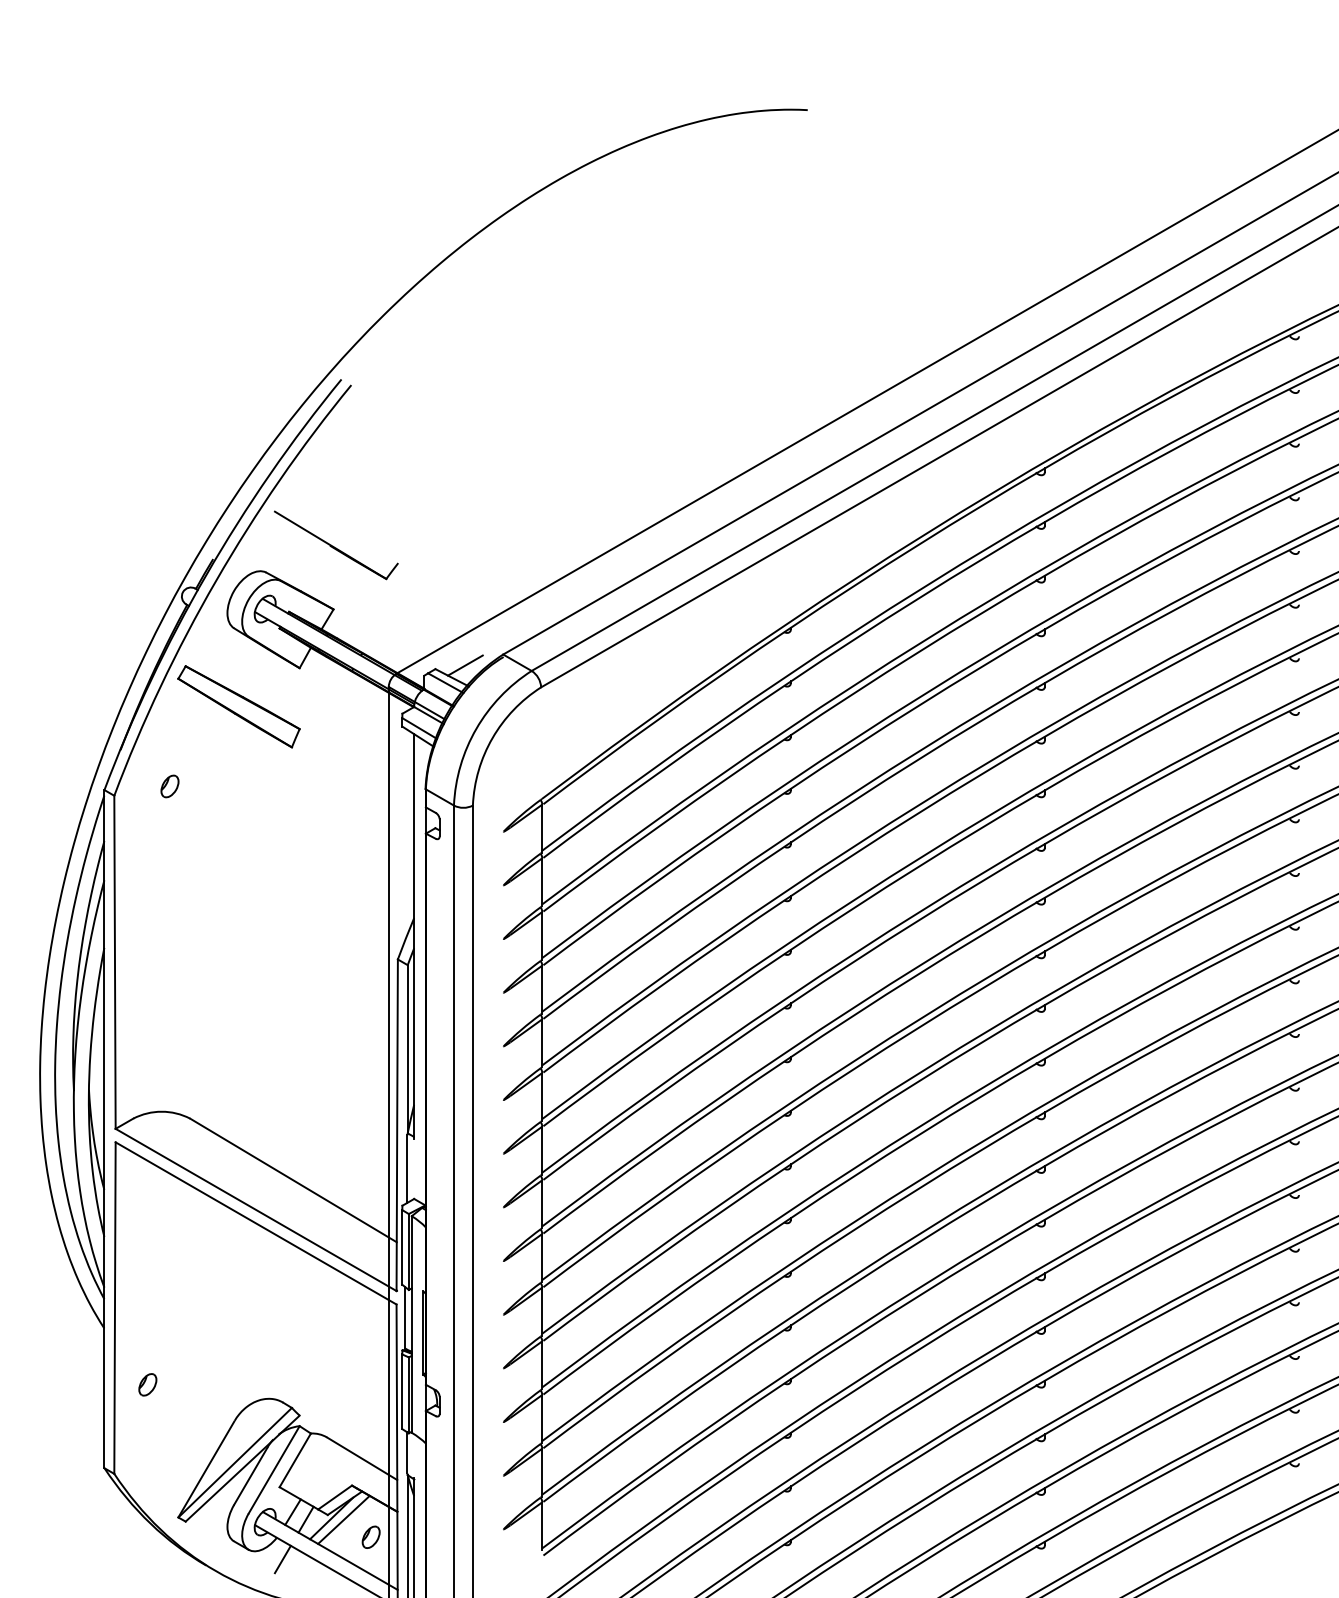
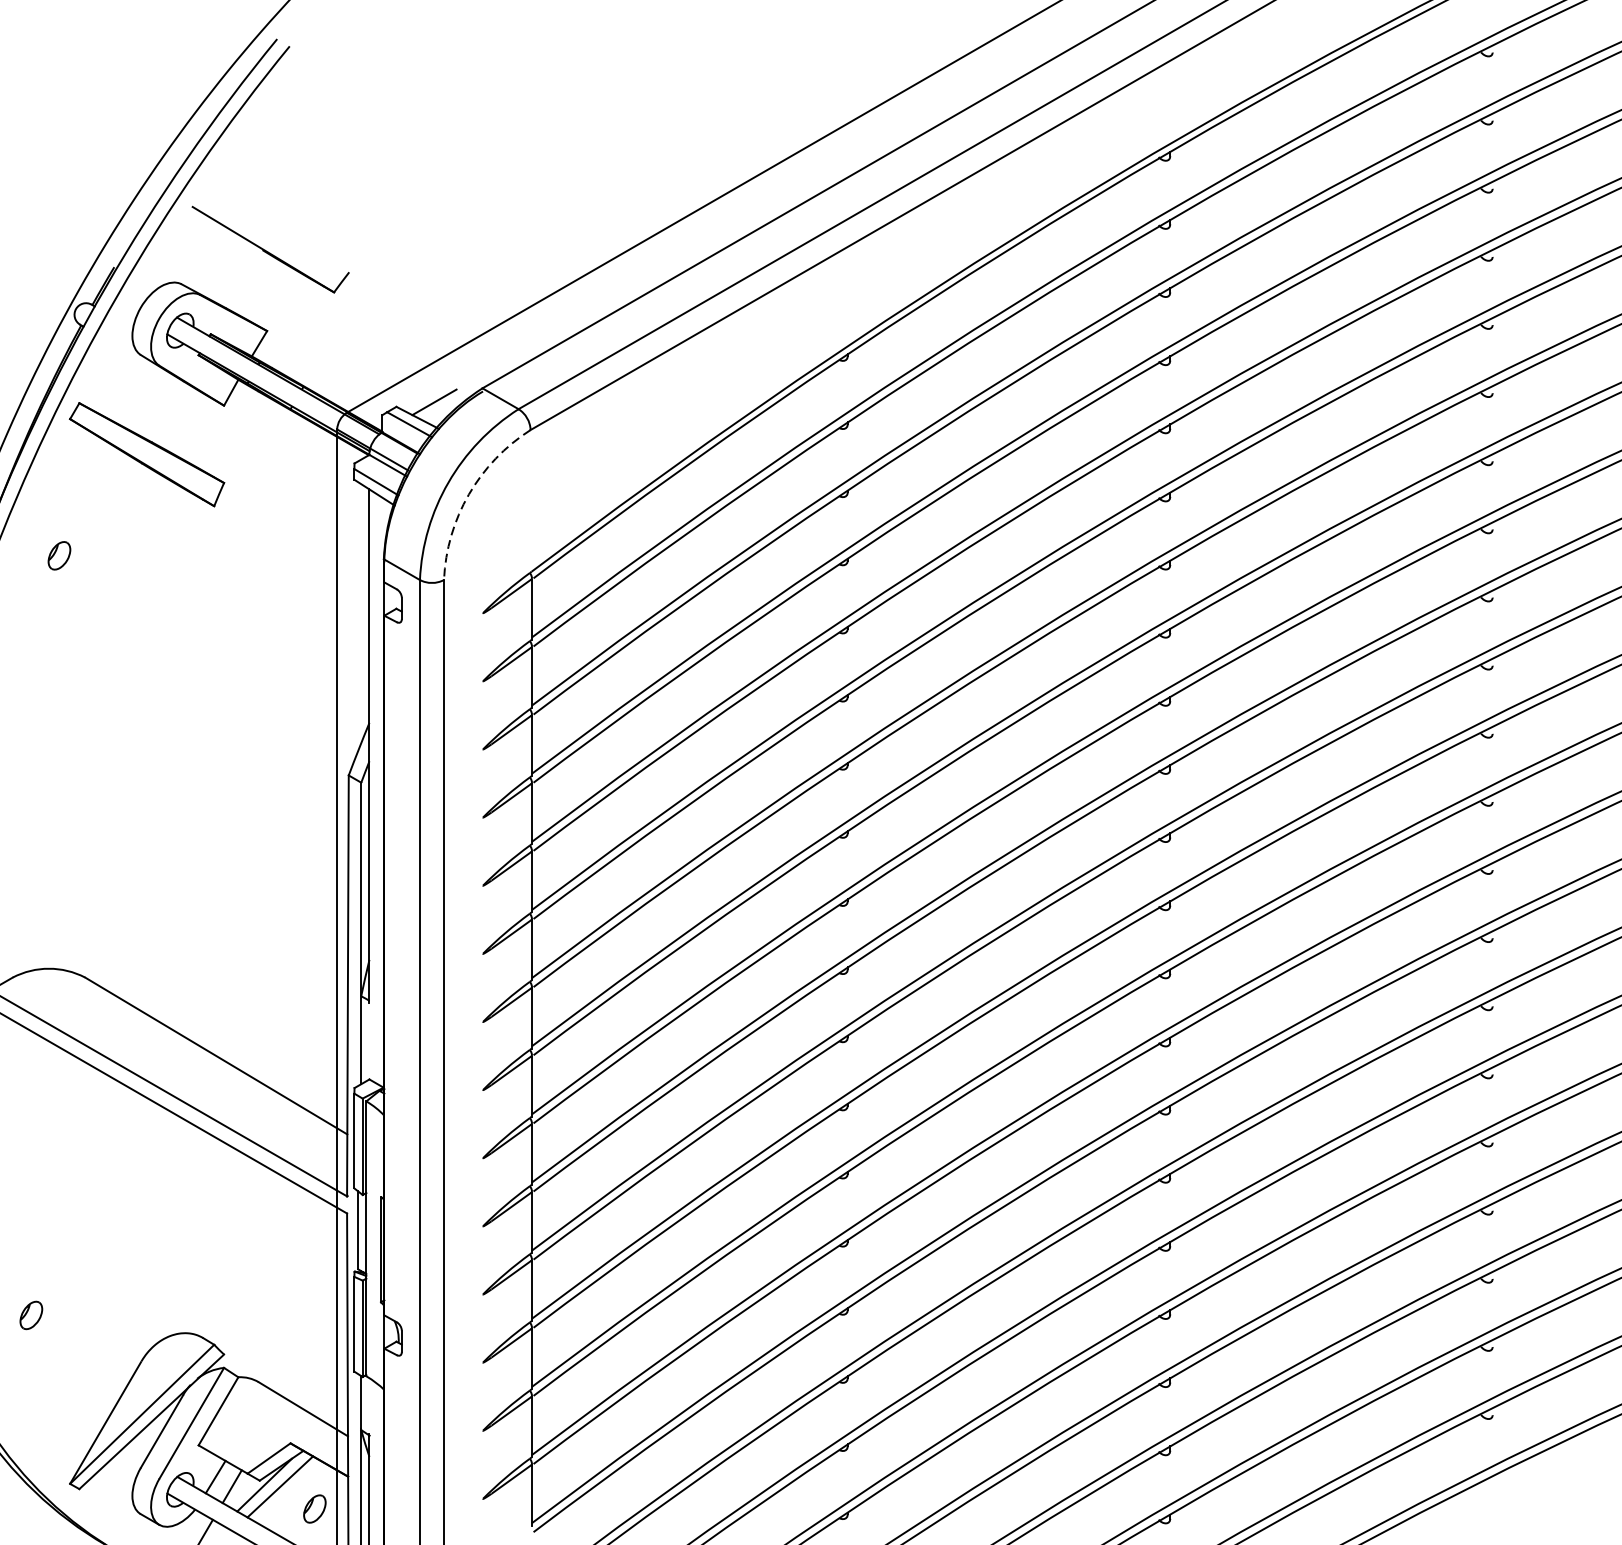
arc: (492, 738) -> (468, 494), solid -> dashed

